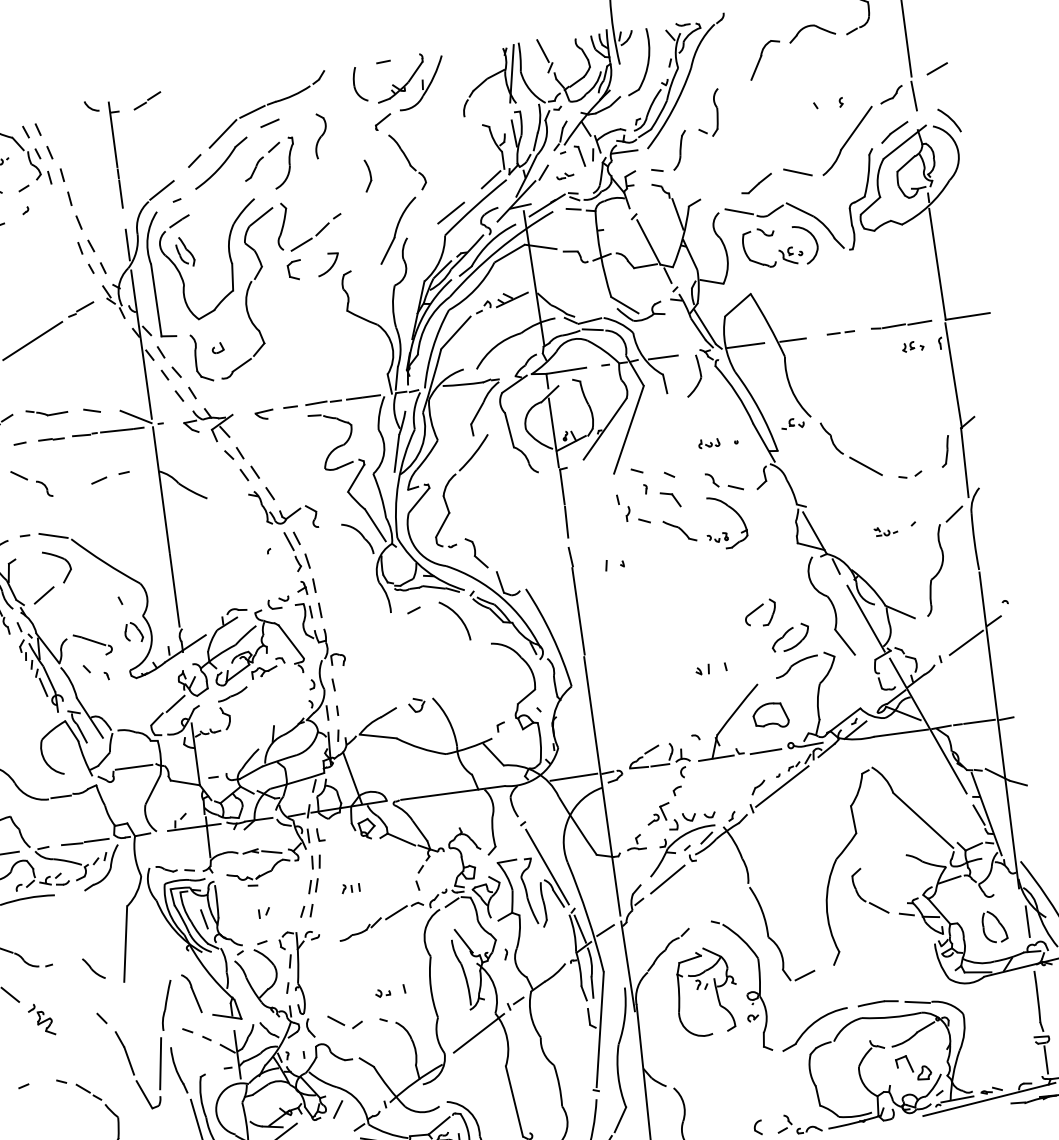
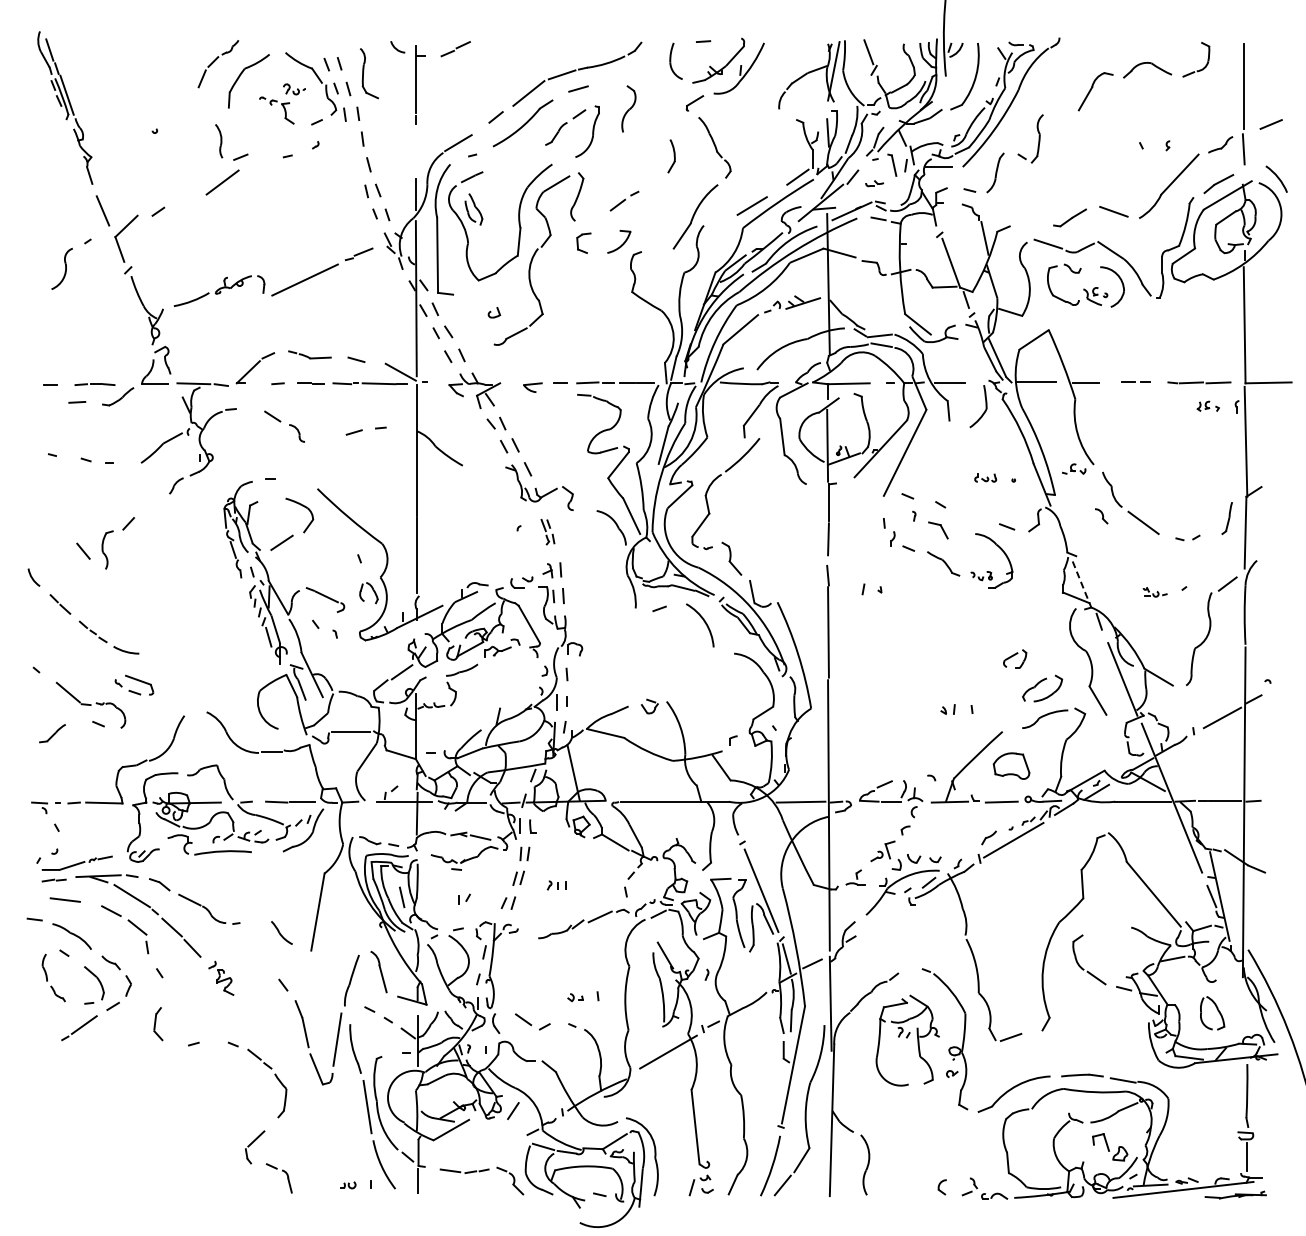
line: (120, 194) -> (415, 141), removed
line: (301, 244) -> (594, 217), removed
part: (201, 357) -> (369, 73), moved
part: (712, 480) -> (1101, 516), moved
line: (815, 533) -> (1082, 584), solid -> dashed
line: (53, 536) -> (299, 483), removed
part: (296, 550) -> (547, 531), size x0.6
part: (759, 612) -> (1014, 658), size x0.7
line: (667, 879) -> (883, 920), removed
line: (1027, 921) -> (1247, 1012), removed

